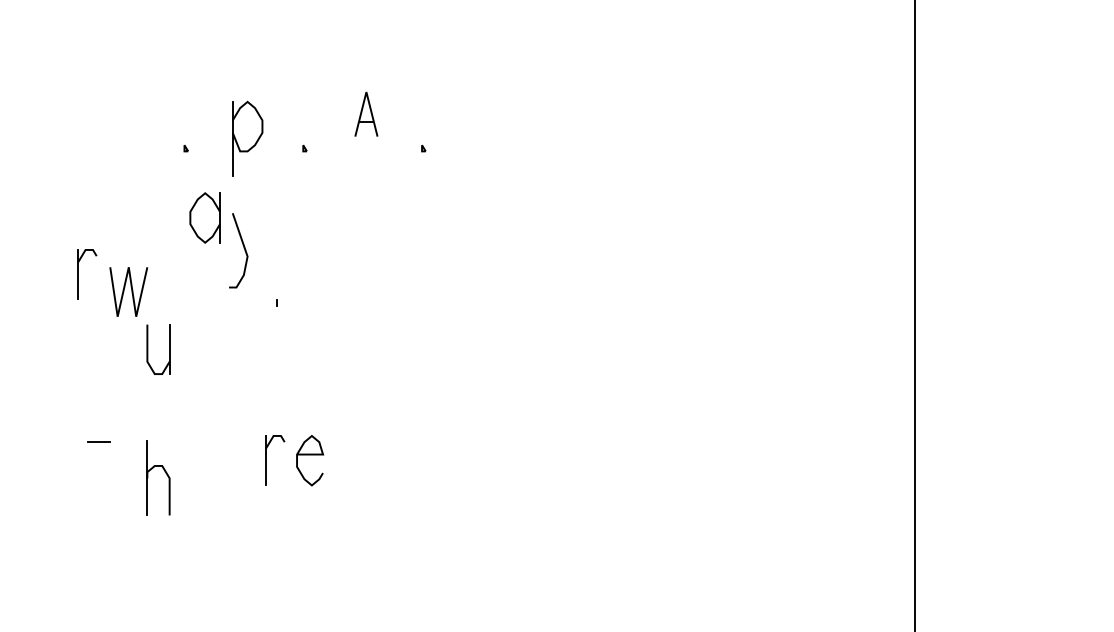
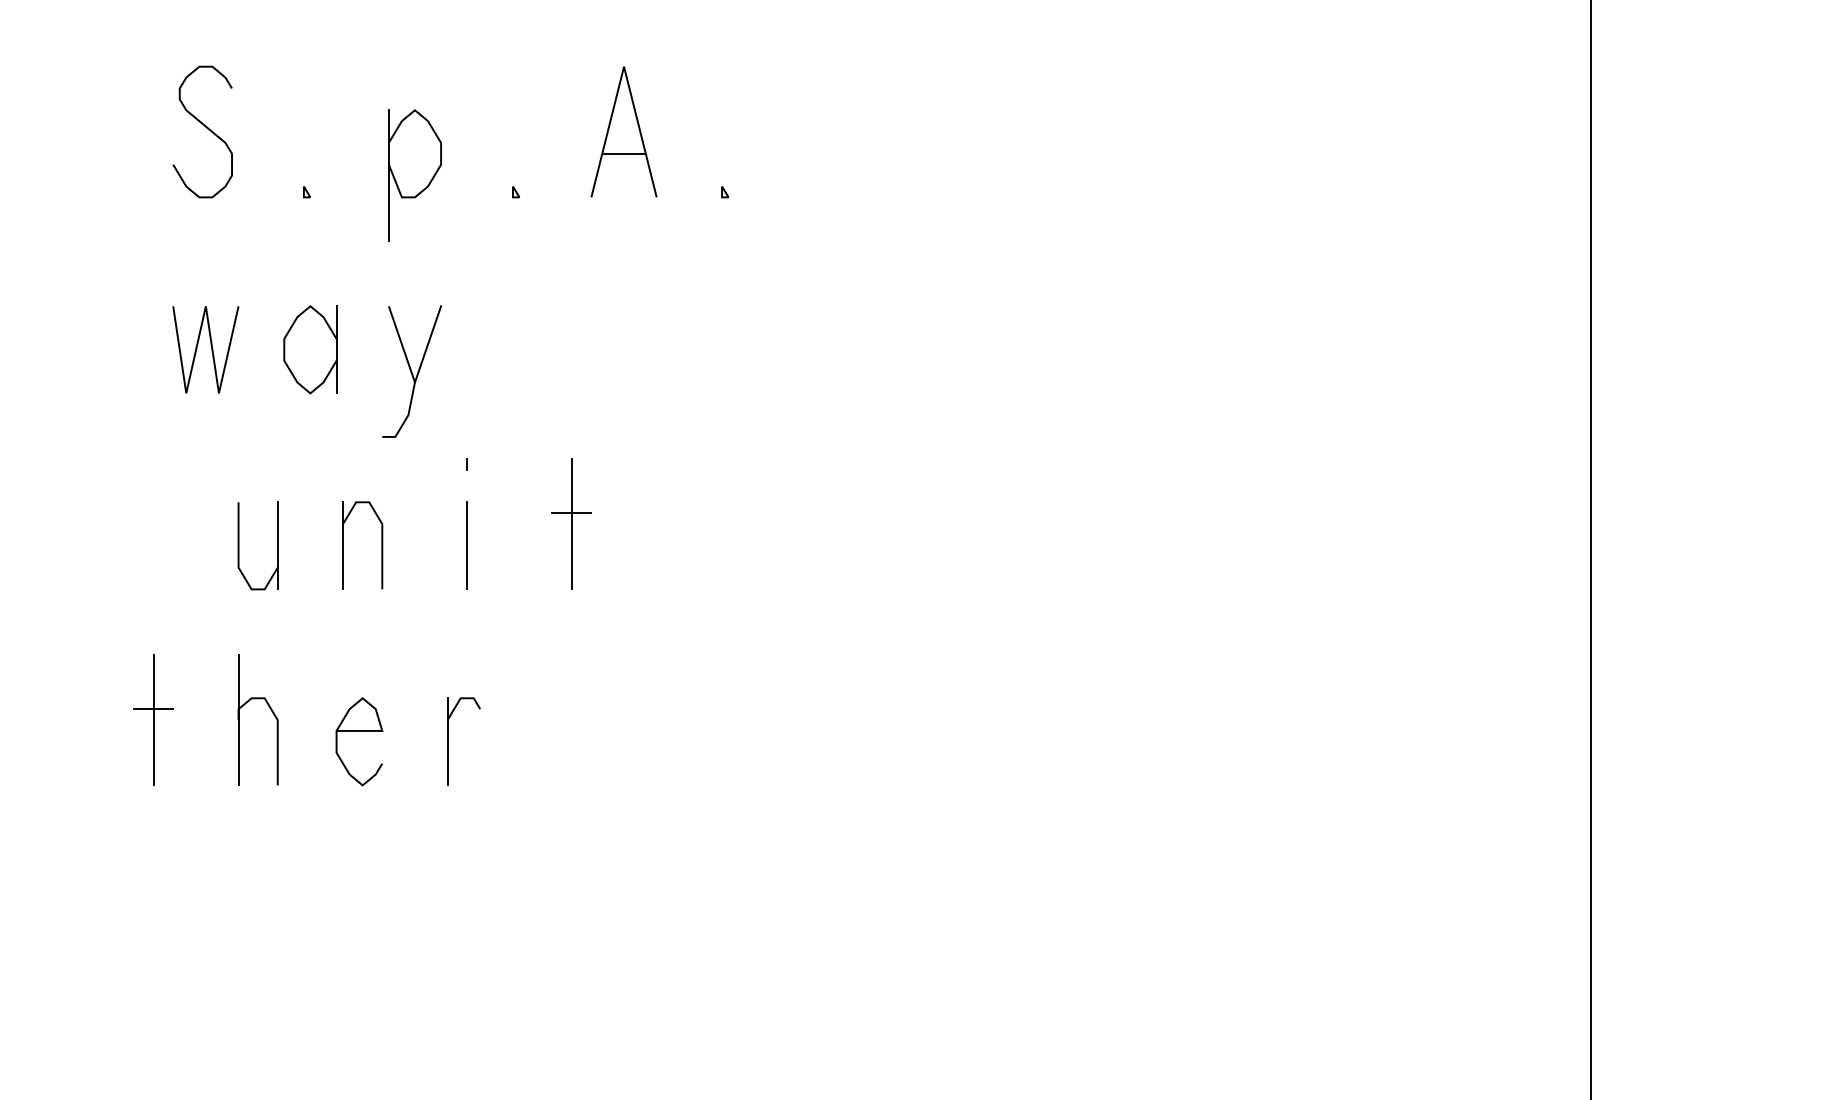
curve: (128, 112) -> (205, 128), added
part: (366, 114) -> (624, 132), size x1.67
part: (204, 217) -> (309, 348), moved
line: (254, 234) -> (427, 343), added
part: (78, 274) -> (117, 414), removed
line: (131, 291) -> (210, 348), moved
part: (336, 336) -> (571, 523), added
part: (207, 348) -> (344, 544), added
line: (277, 349) -> (467, 546), added
line: (99, 448) -> (154, 720), added
curve: (310, 455) -> (360, 732), moved
part: (165, 473) -> (270, 711), moved

